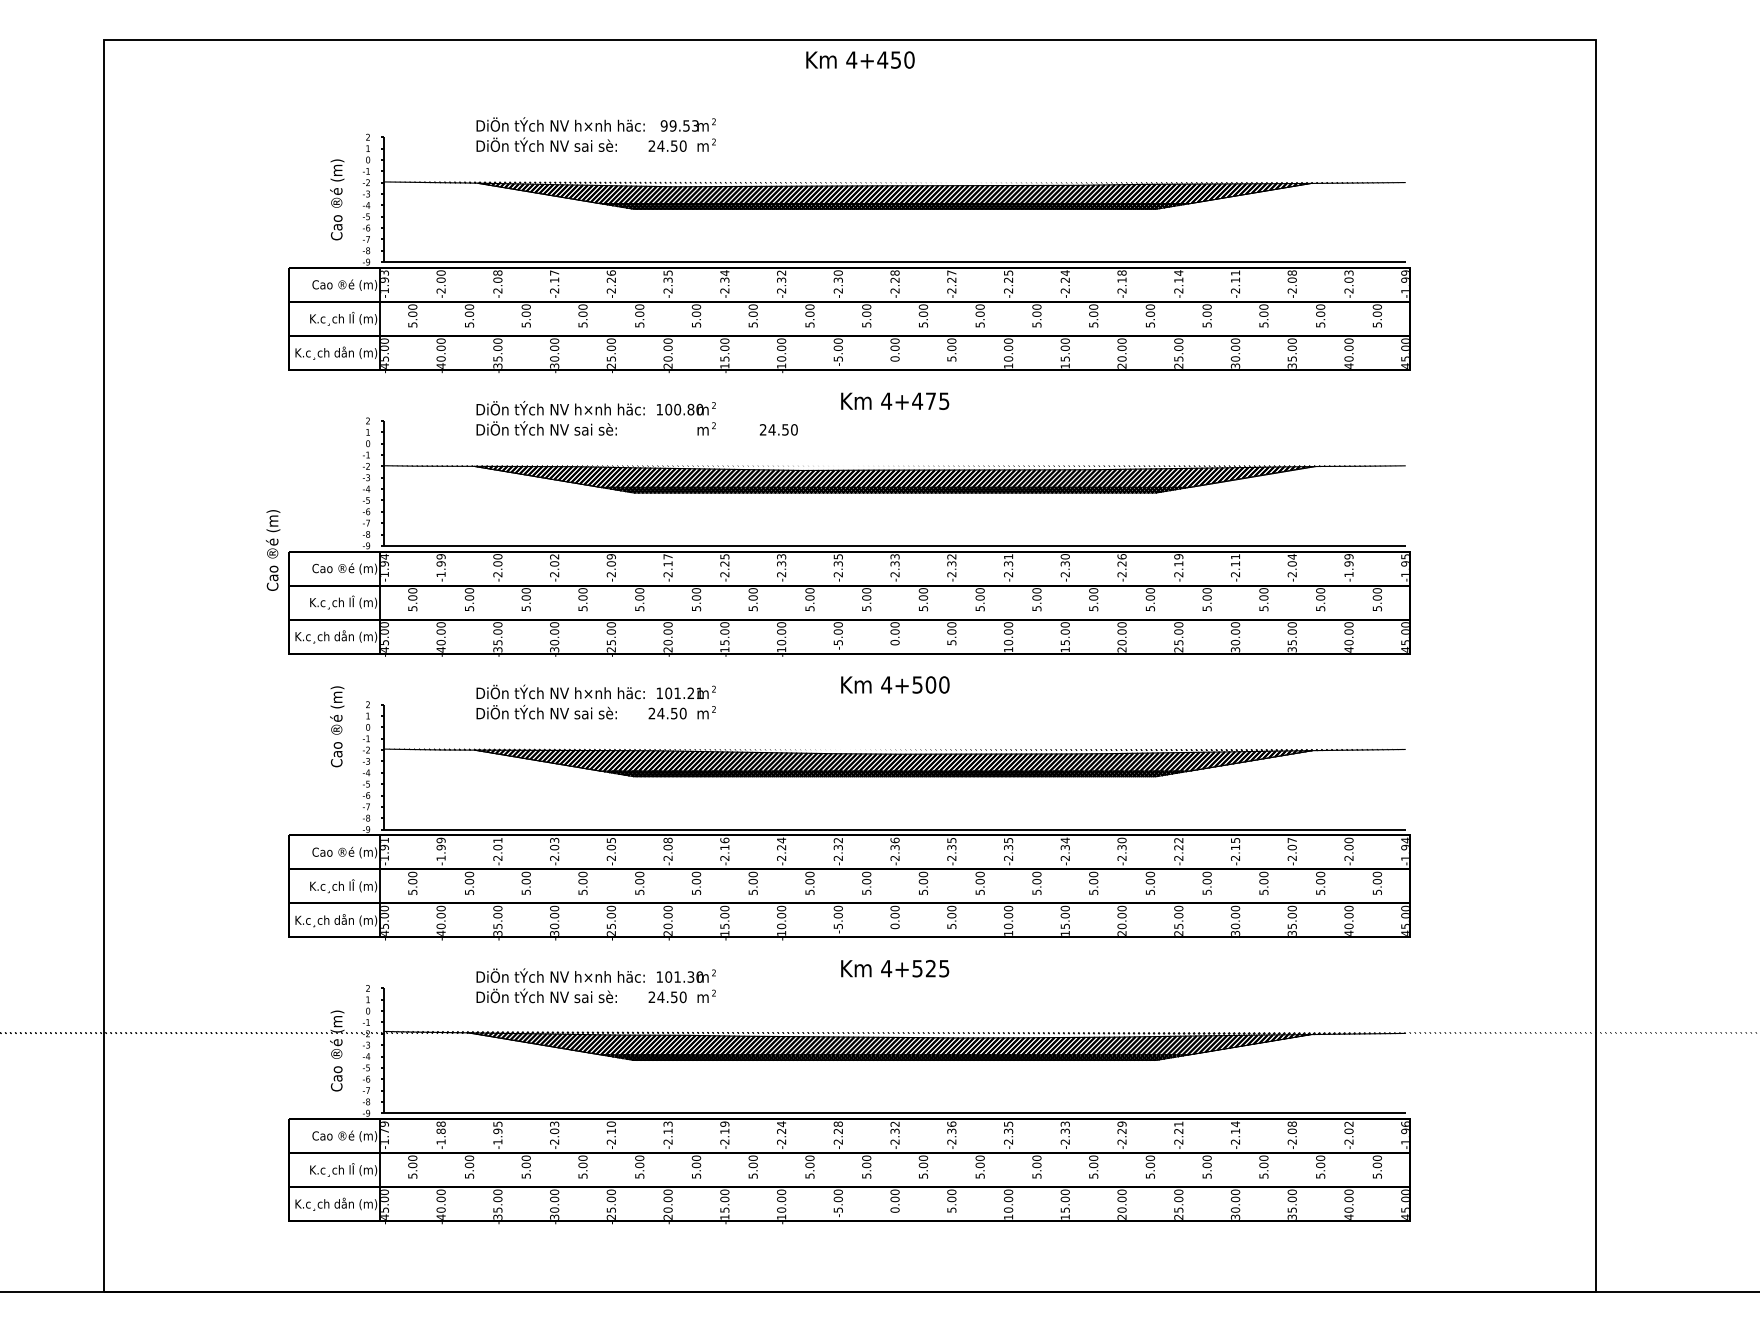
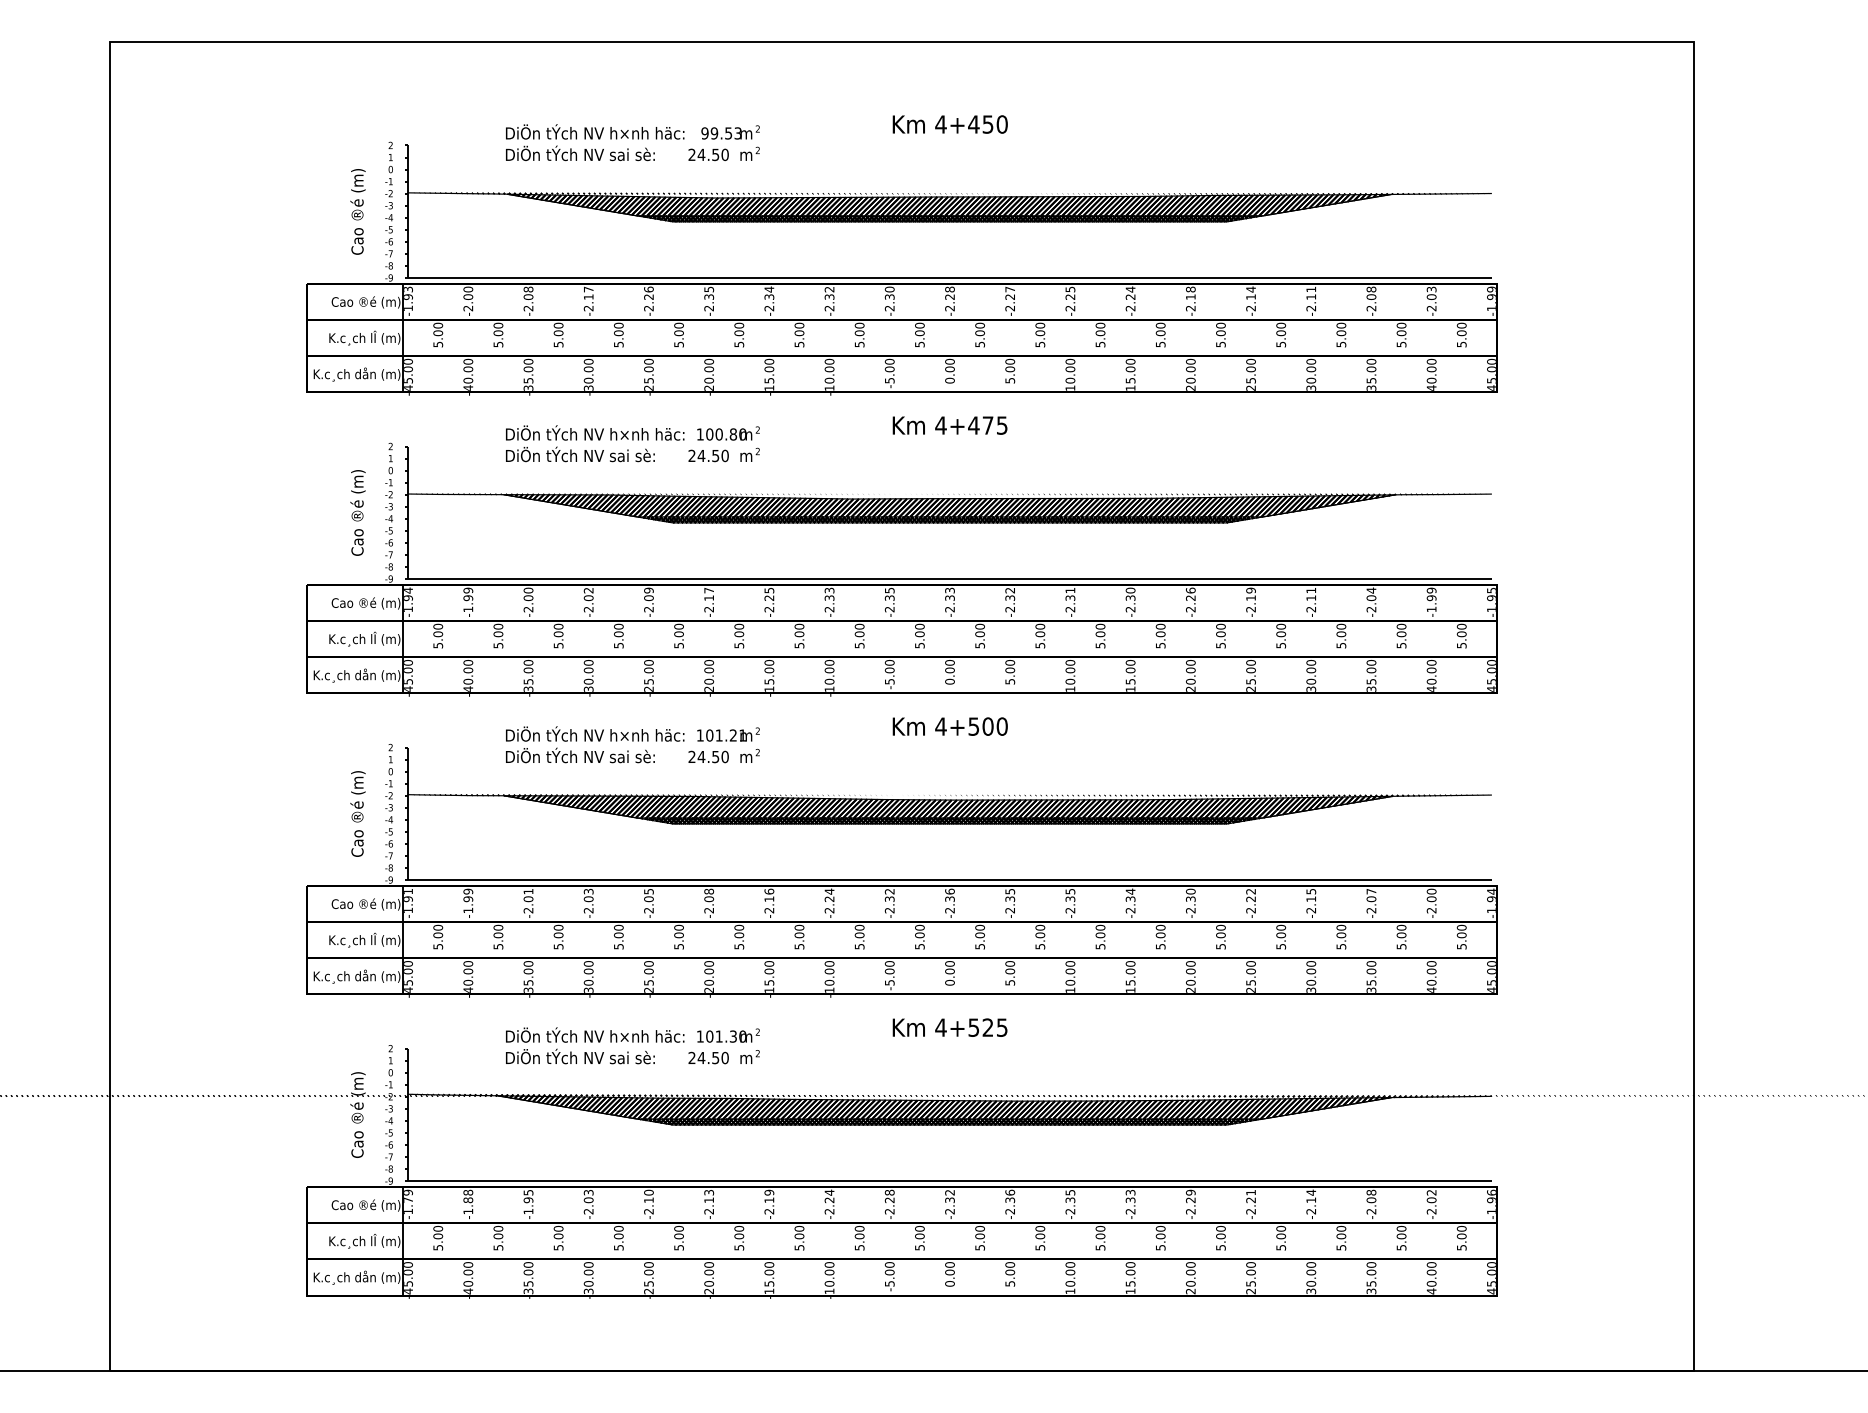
text: (859, 60) -> (949, 124), moved
text: (778, 429) -> (708, 455), moved
text: (272, 550) -> (357, 512), moved
text: (336, 726) -> (357, 813), moved

